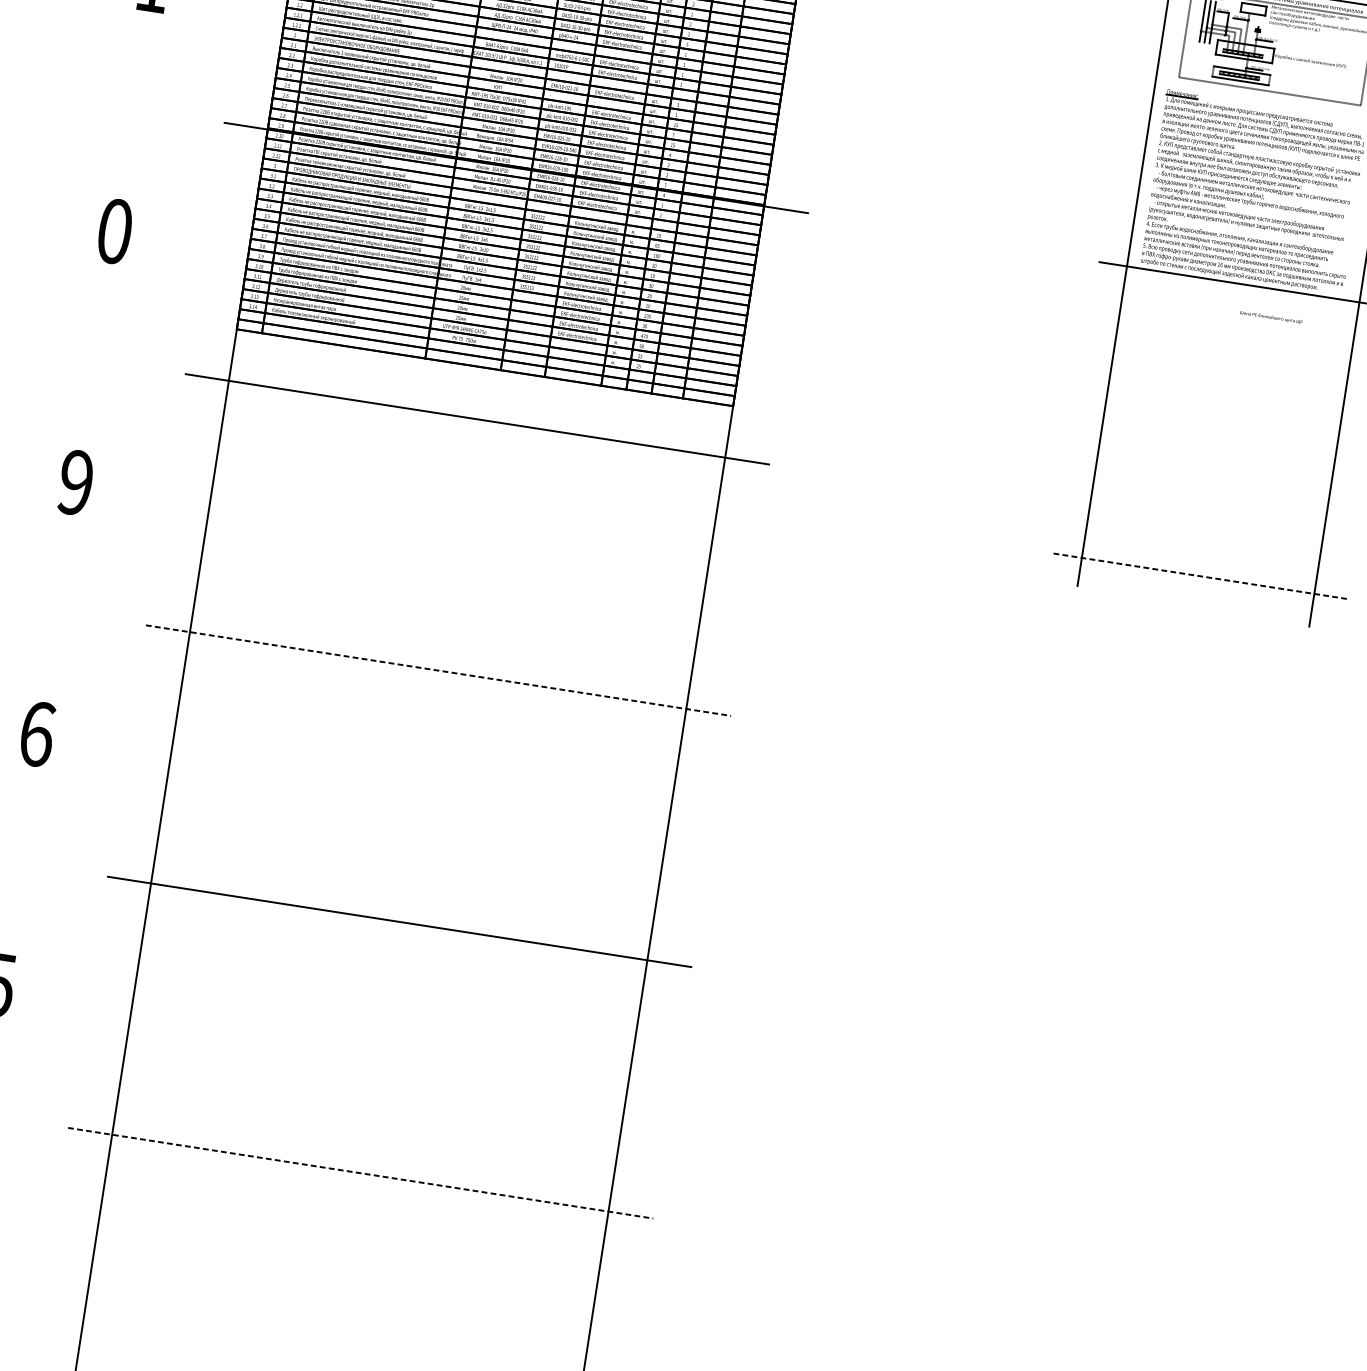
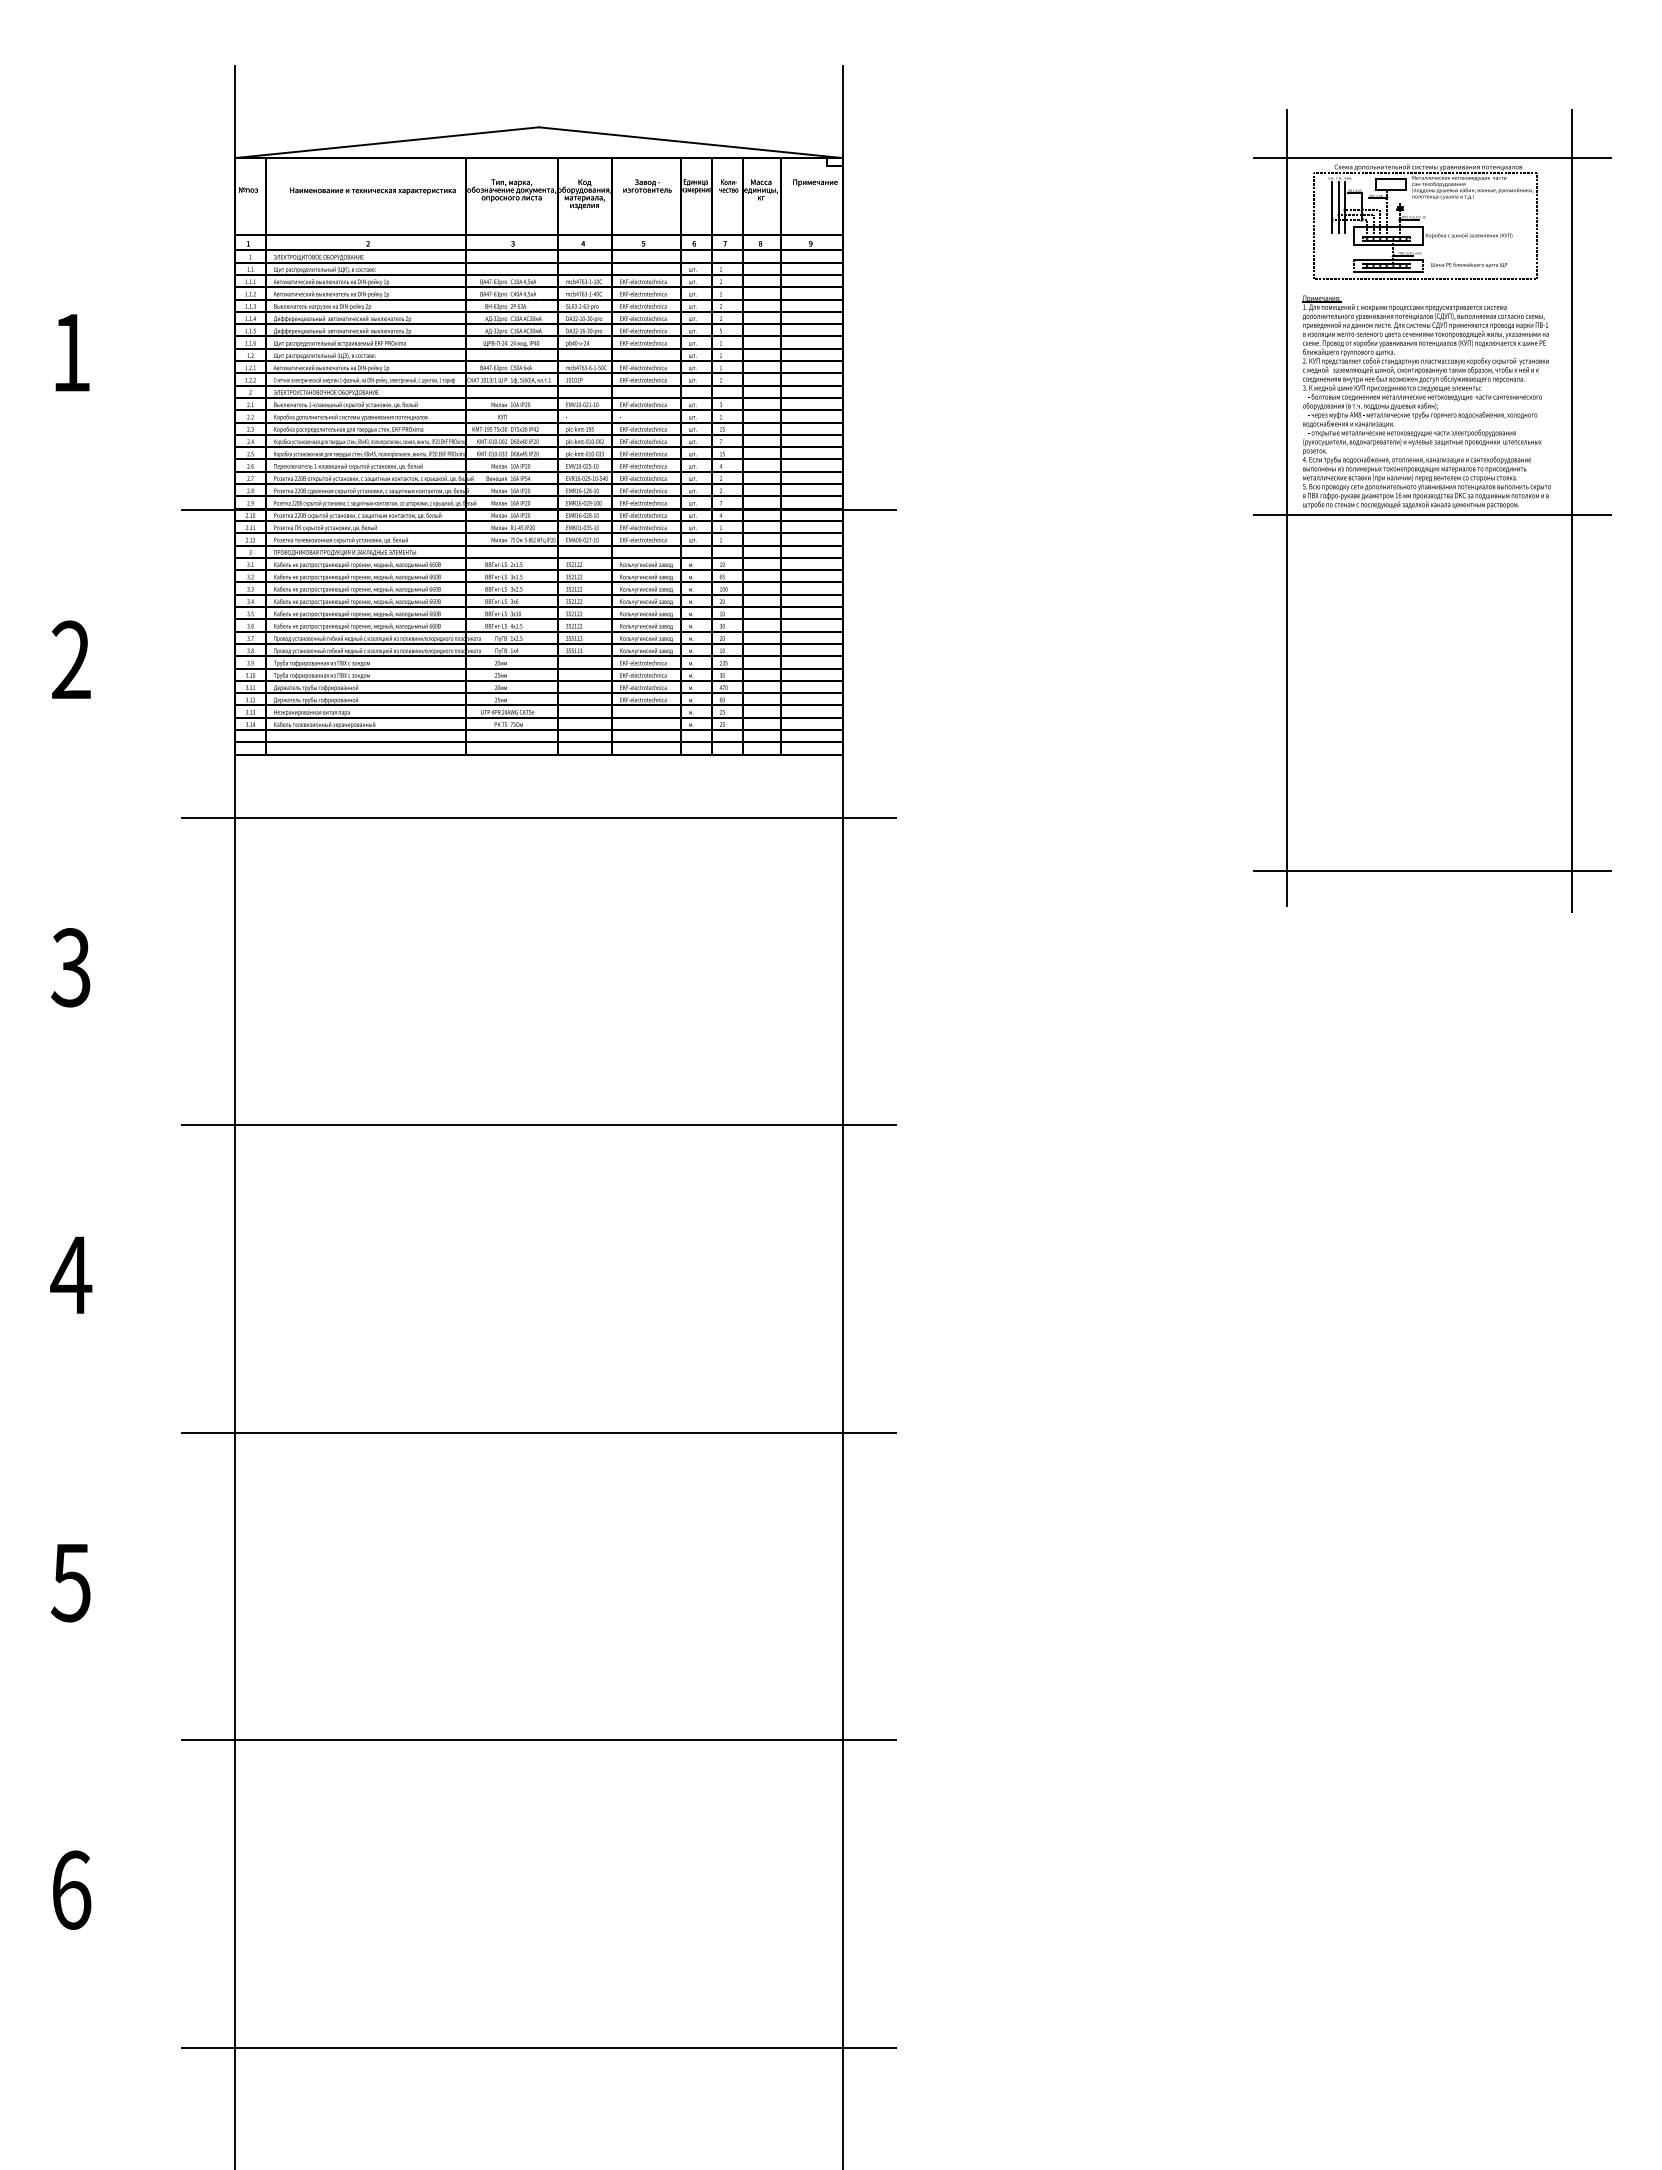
text: (115, 230) -> (71, 659), 0 -> 2
text: (1271, 317) -> (1469, 264), moved
text: (75, 482) -> (70, 967), 9 -> 3
line: (1200, 576) -> (1432, 871), dashed -> solid
line: (438, 670) -> (539, 1125), dashed -> solid
text: (37, 733) -> (71, 1274), 6 -> 4
line: (360, 1173) -> (539, 1740), dashed -> solid

